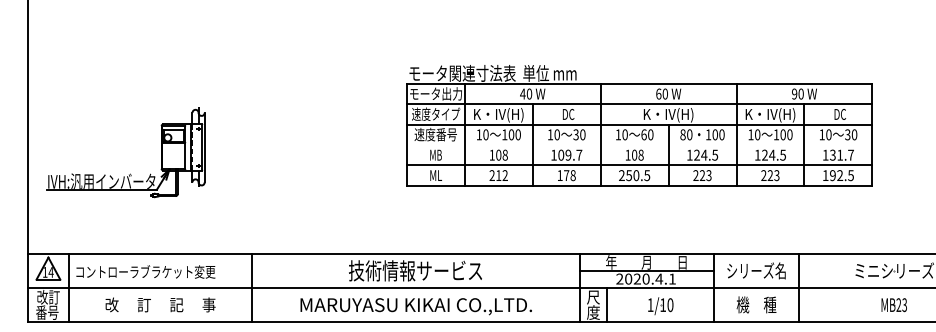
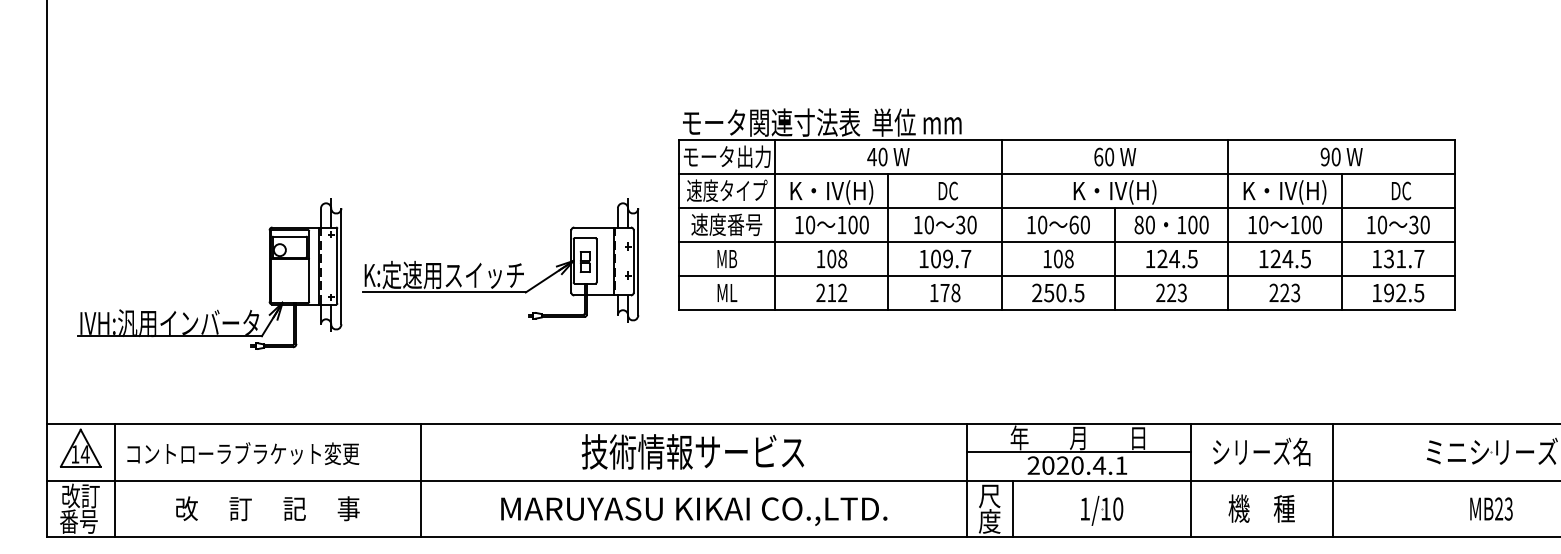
line: (639, 145) -> (1066, 242), added
part: (299, 156) -> (499, 261), added
part: (130, 173) -> (217, 309), moved

